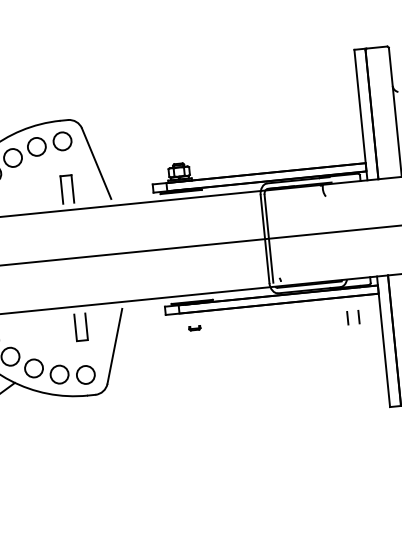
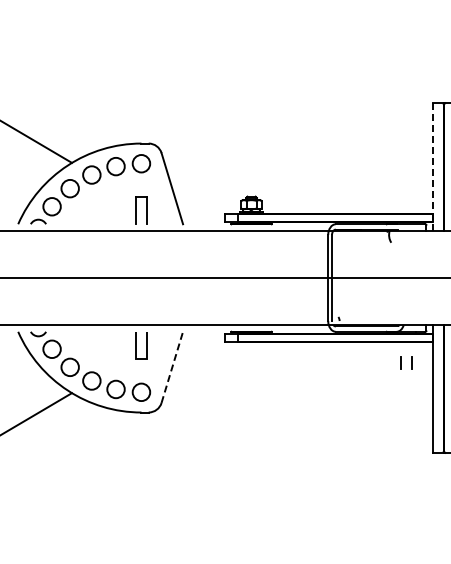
line: (361, 115) -> (433, 167), solid -> dashed
part: (194, 328) -> (251, 357), removed
line: (114, 345) -> (172, 366), solid -> dashed

